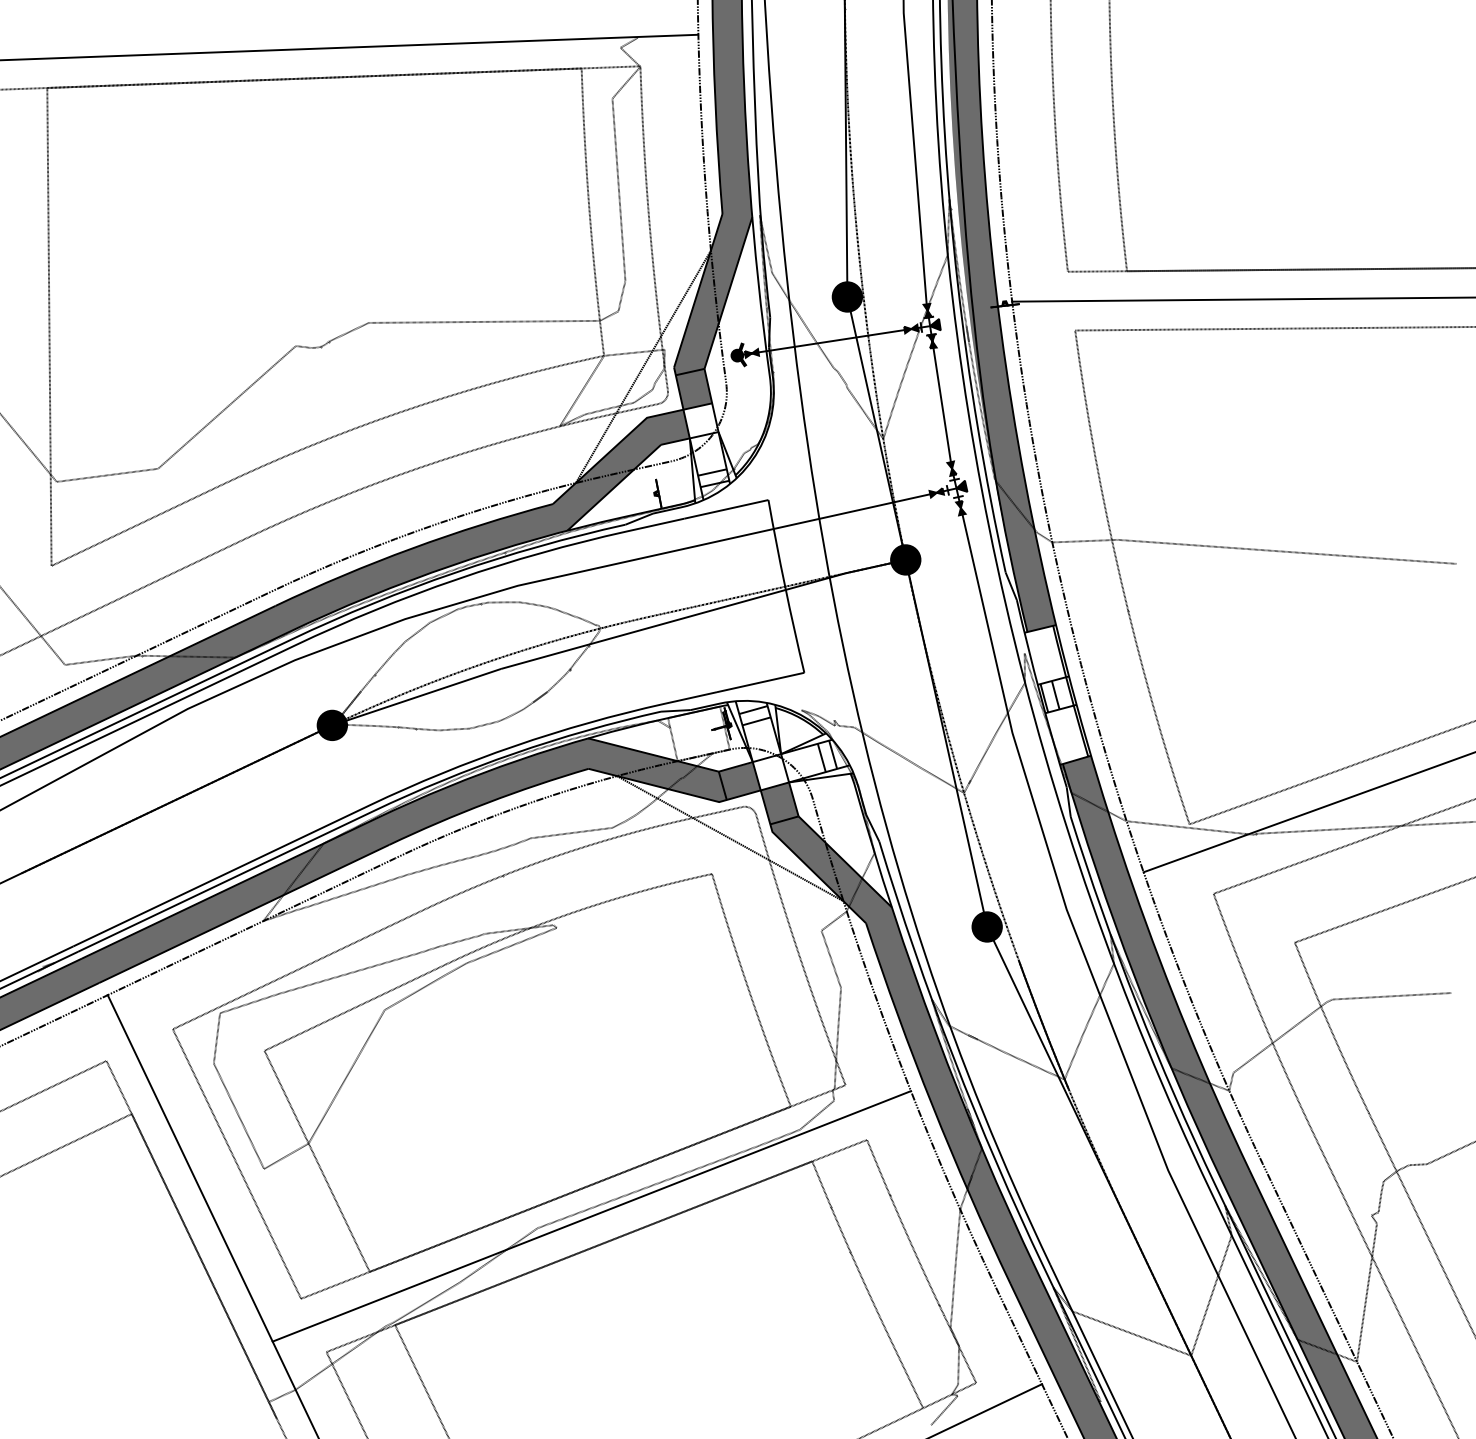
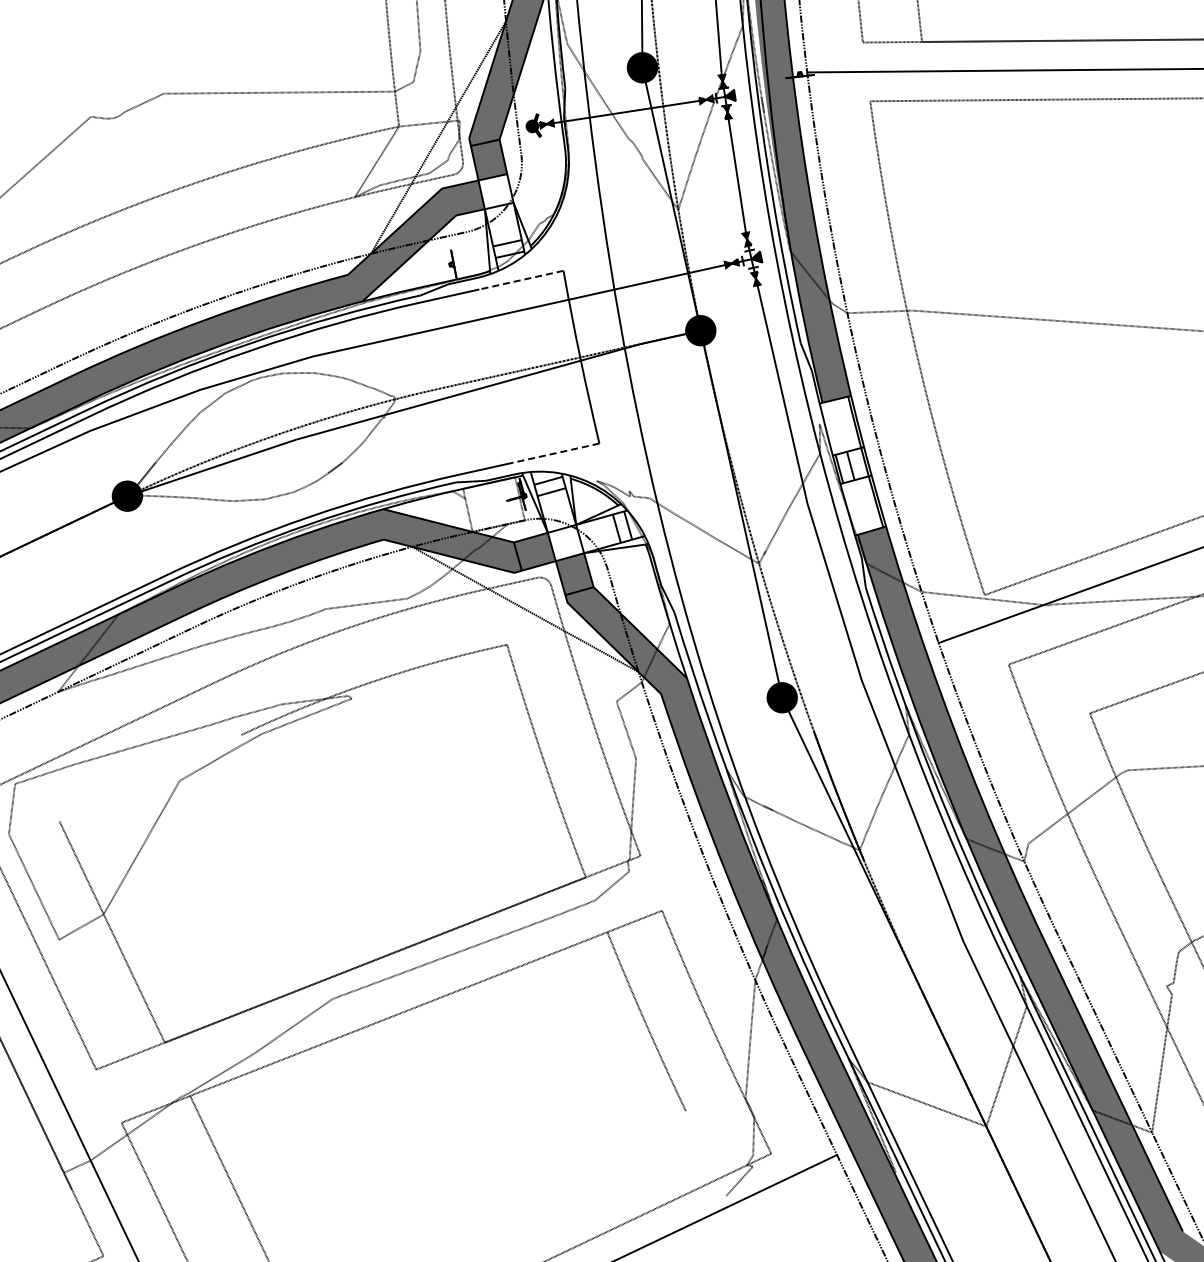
line: (725, 509) -> (520, 280), solid -> dashed
line: (760, 682) -> (555, 453), solid -> dashed
line: (355, 1007) -> (150, 778), removed
line: (591, 1216) -> (386, 987), removed
line: (603, 1243) -> (398, 1014), removed
line: (907, 1374) -> (702, 1145), removed

